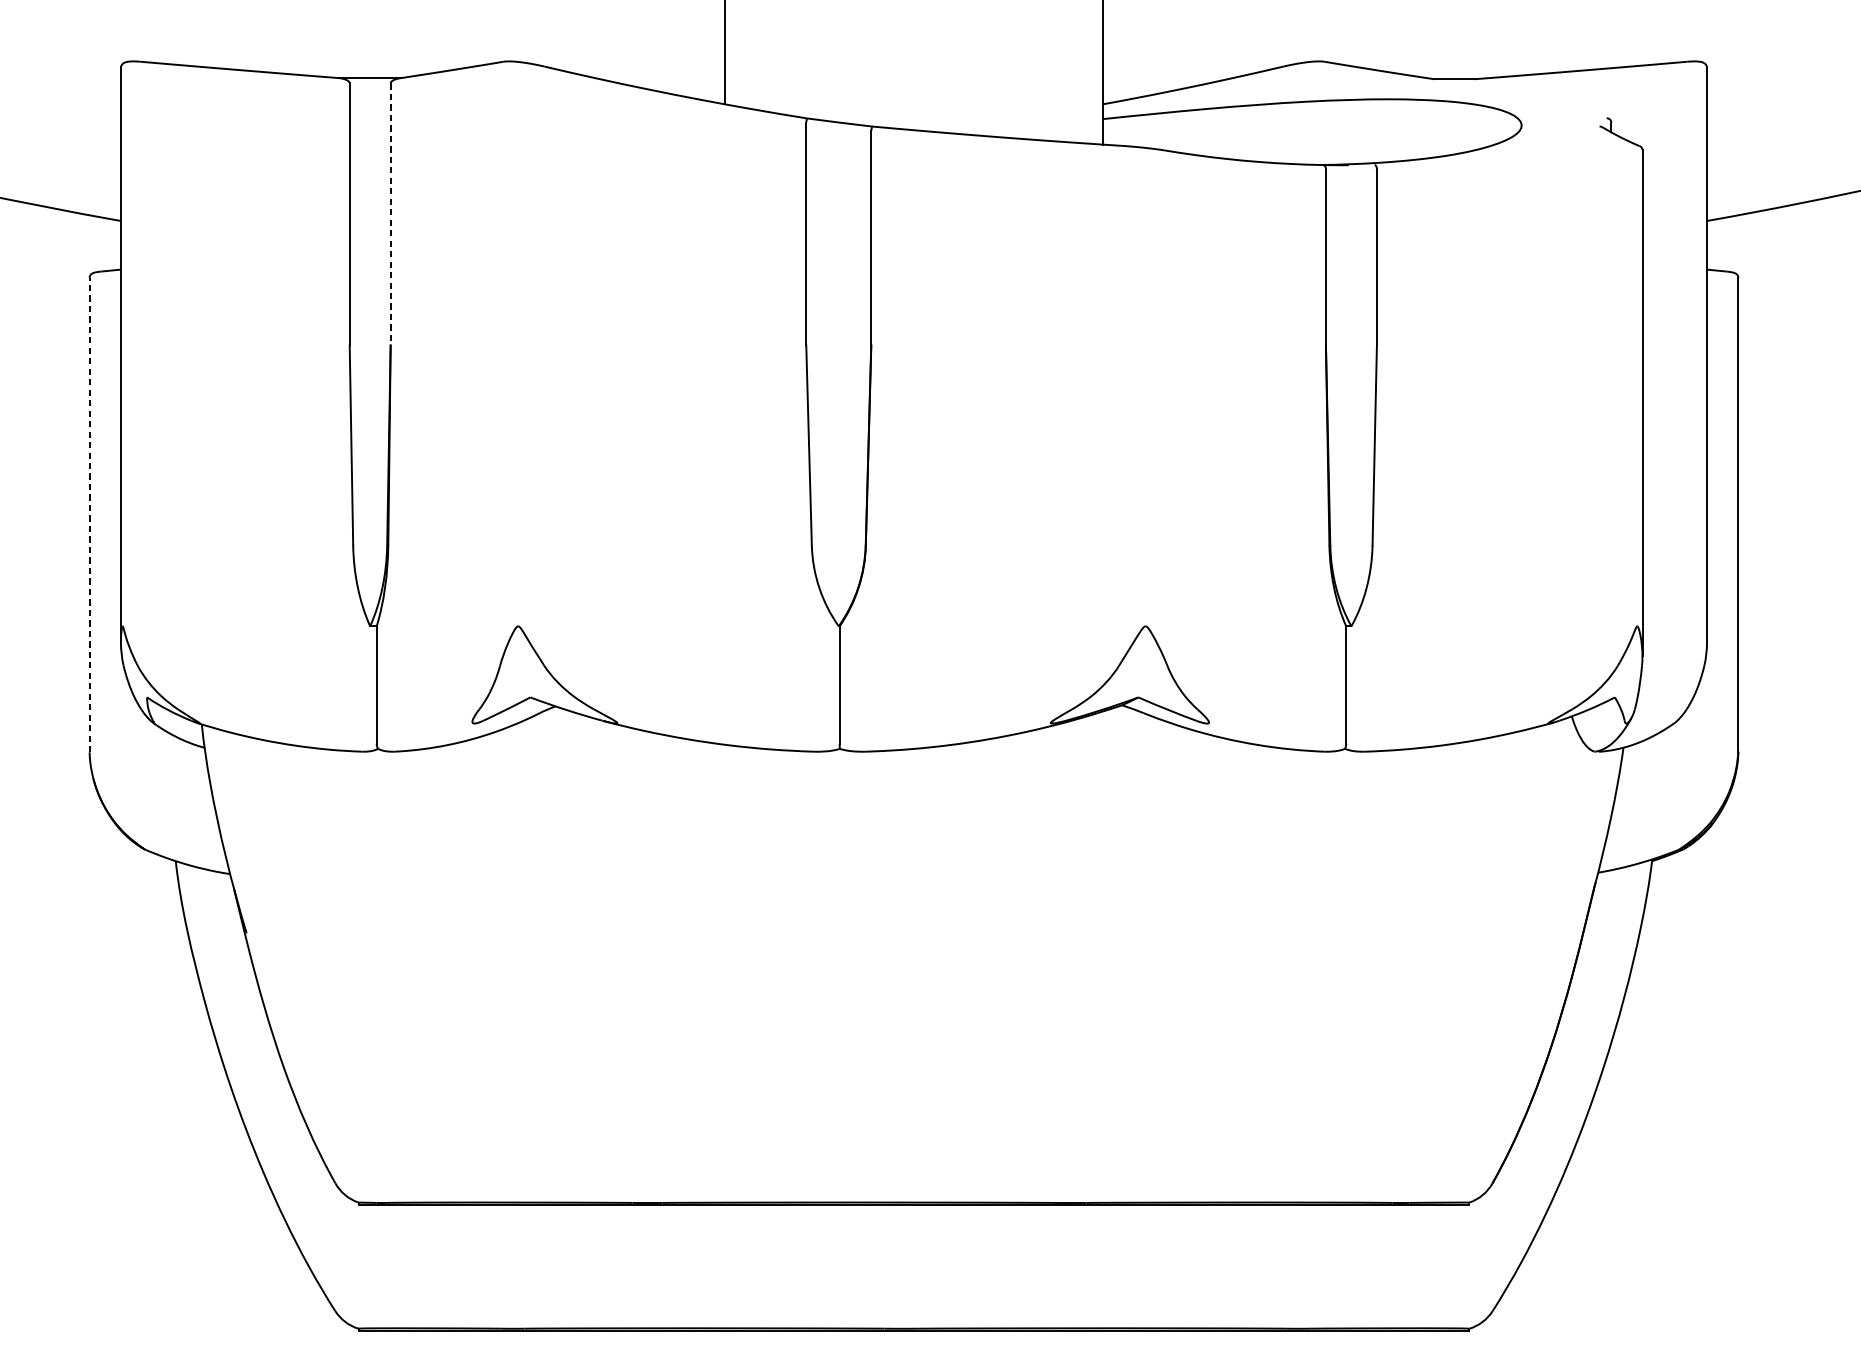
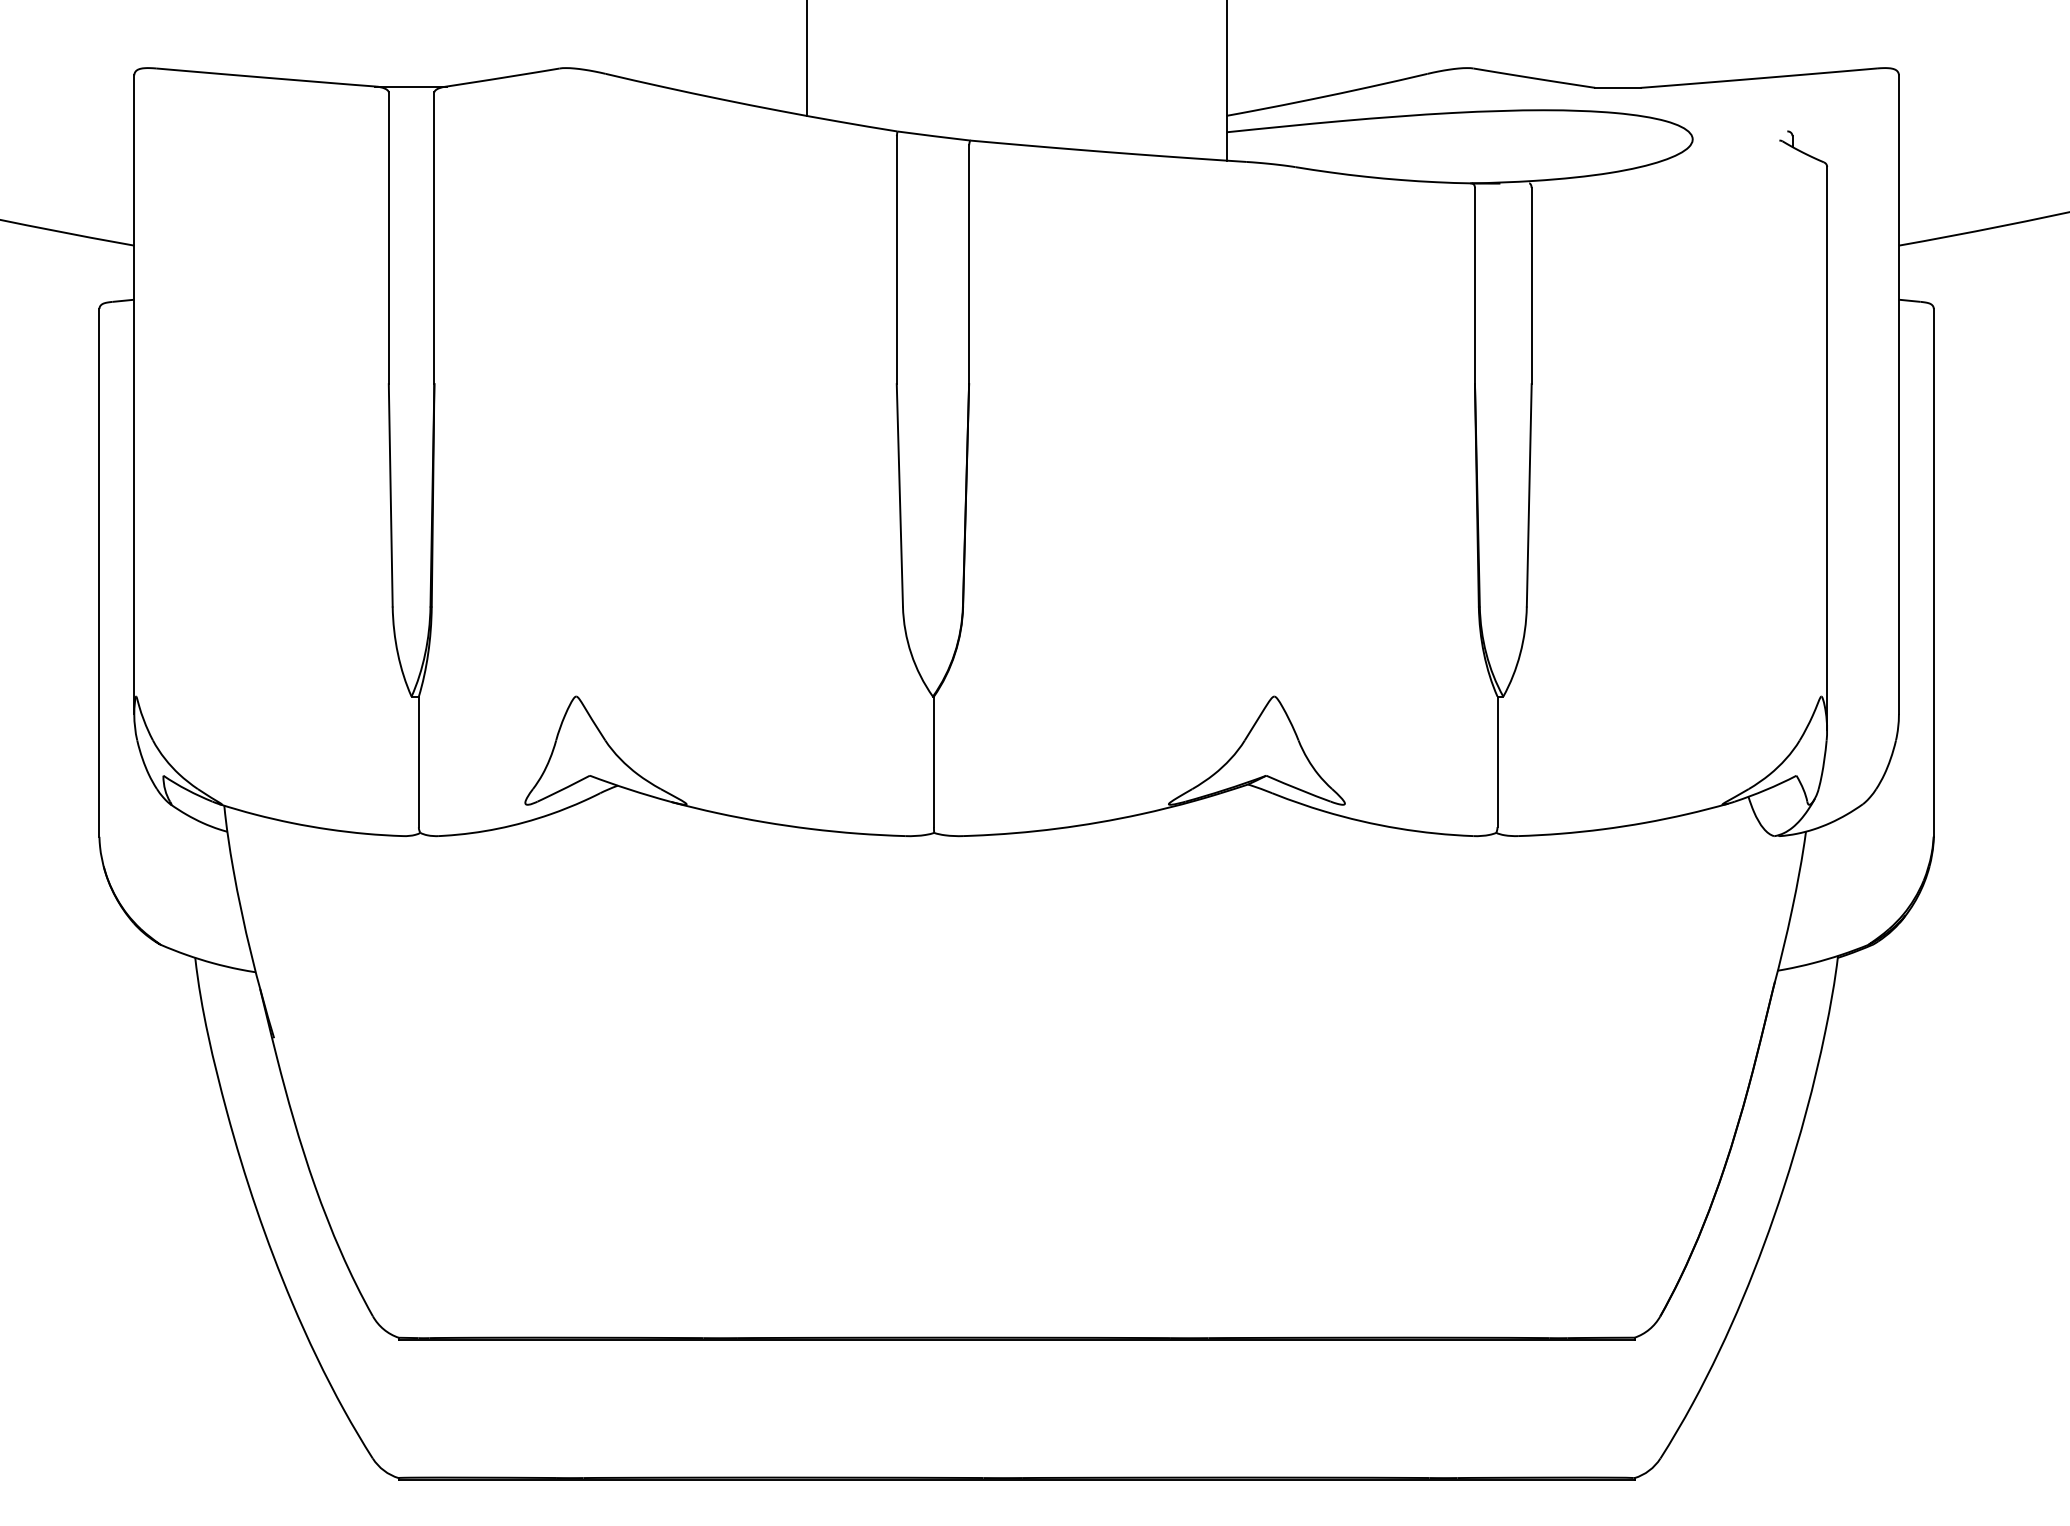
line: (390, 214) -> (434, 238), dashed -> solid
line: (89, 514) -> (99, 572), dashed -> solid

